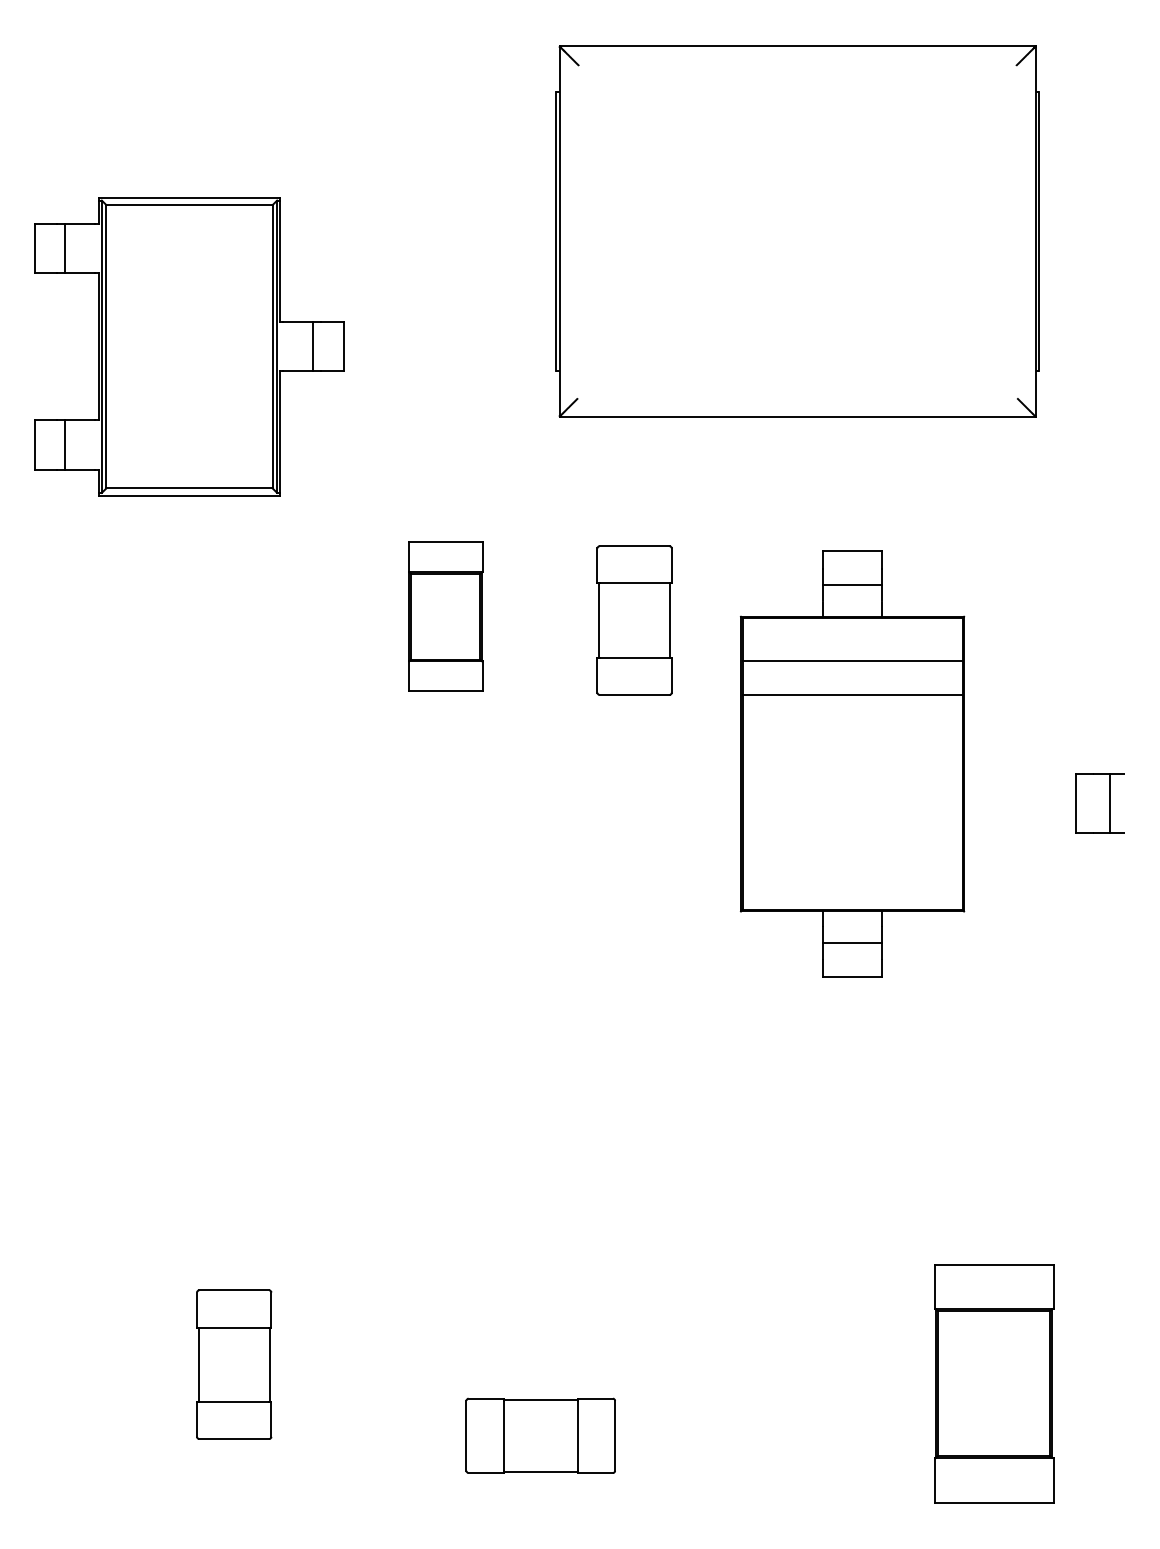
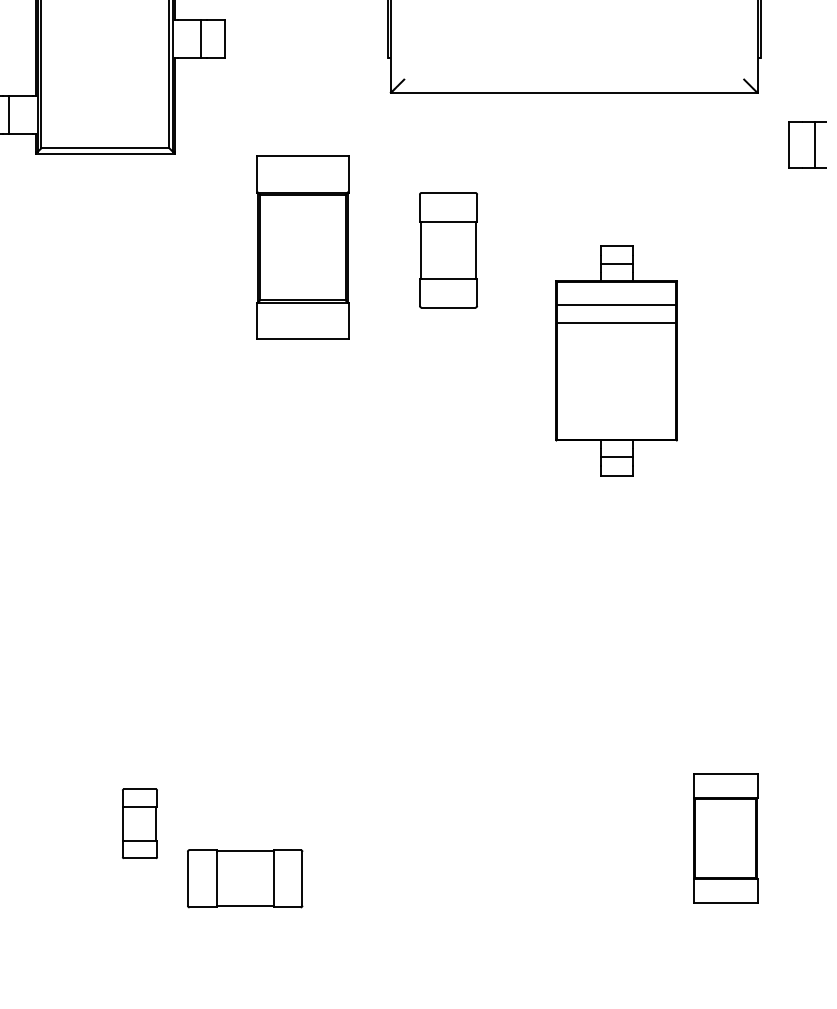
part: (445, 616) -> (302, 247), size x1.6
part: (852, 763) -> (616, 360), size x0.7
part: (1099, 803) -> (806, 144), moved
part: (234, 1364) -> (140, 823), size x0.6
part: (994, 1383) -> (725, 838), size x0.7
part: (540, 1435) -> (244, 878), moved

